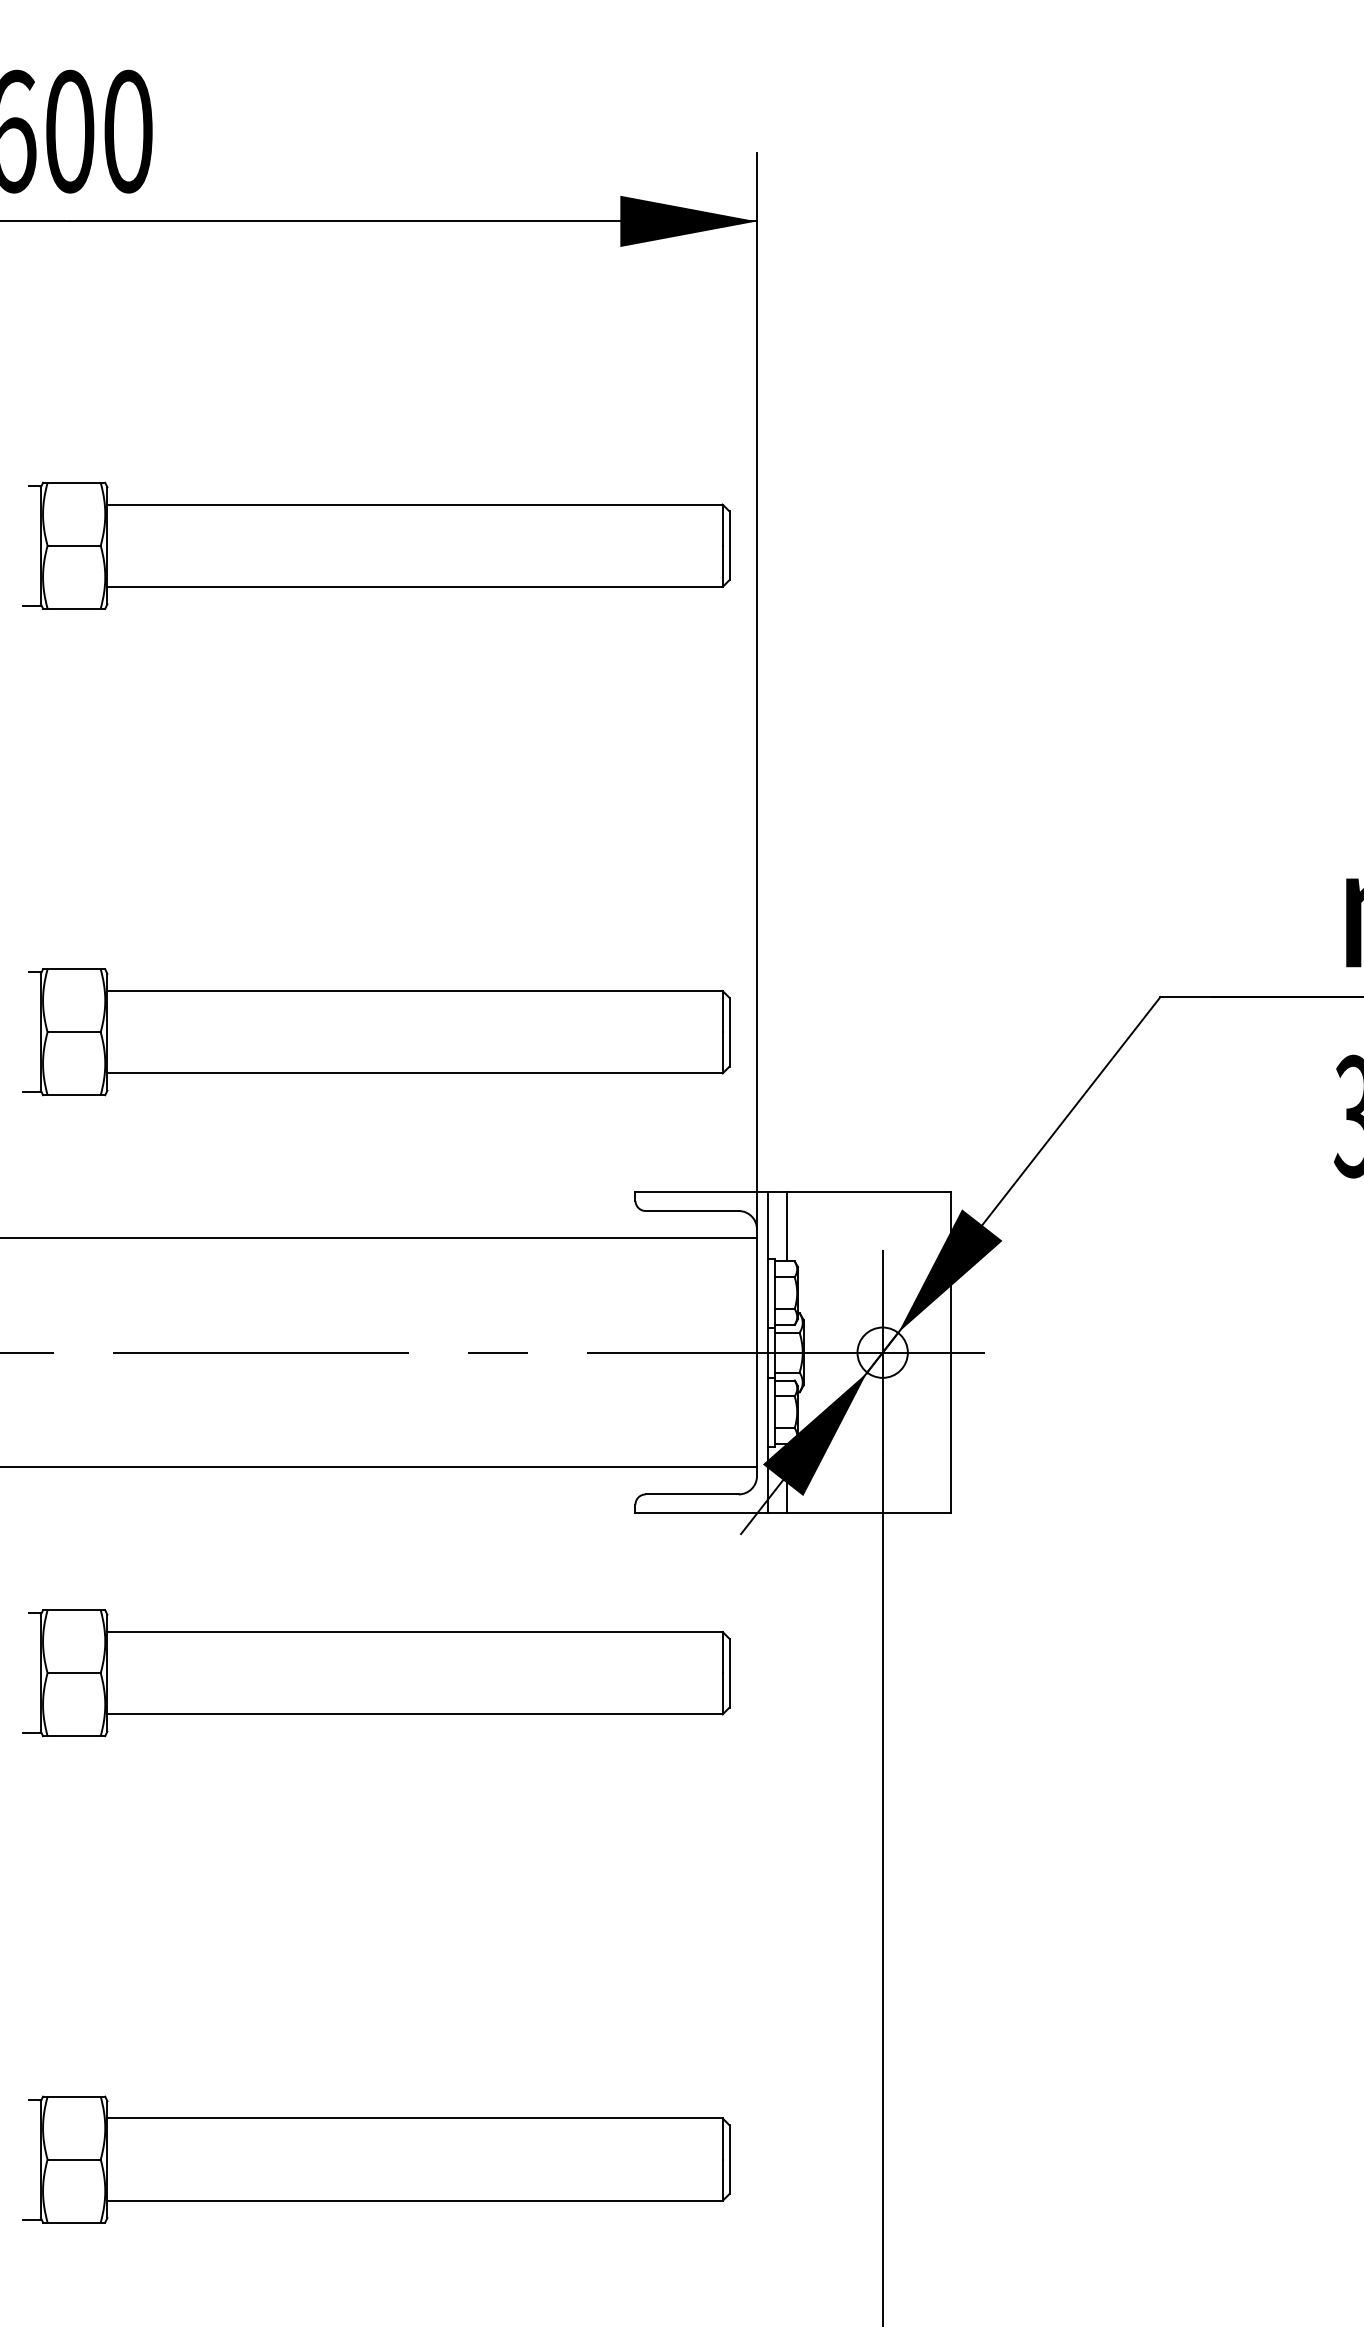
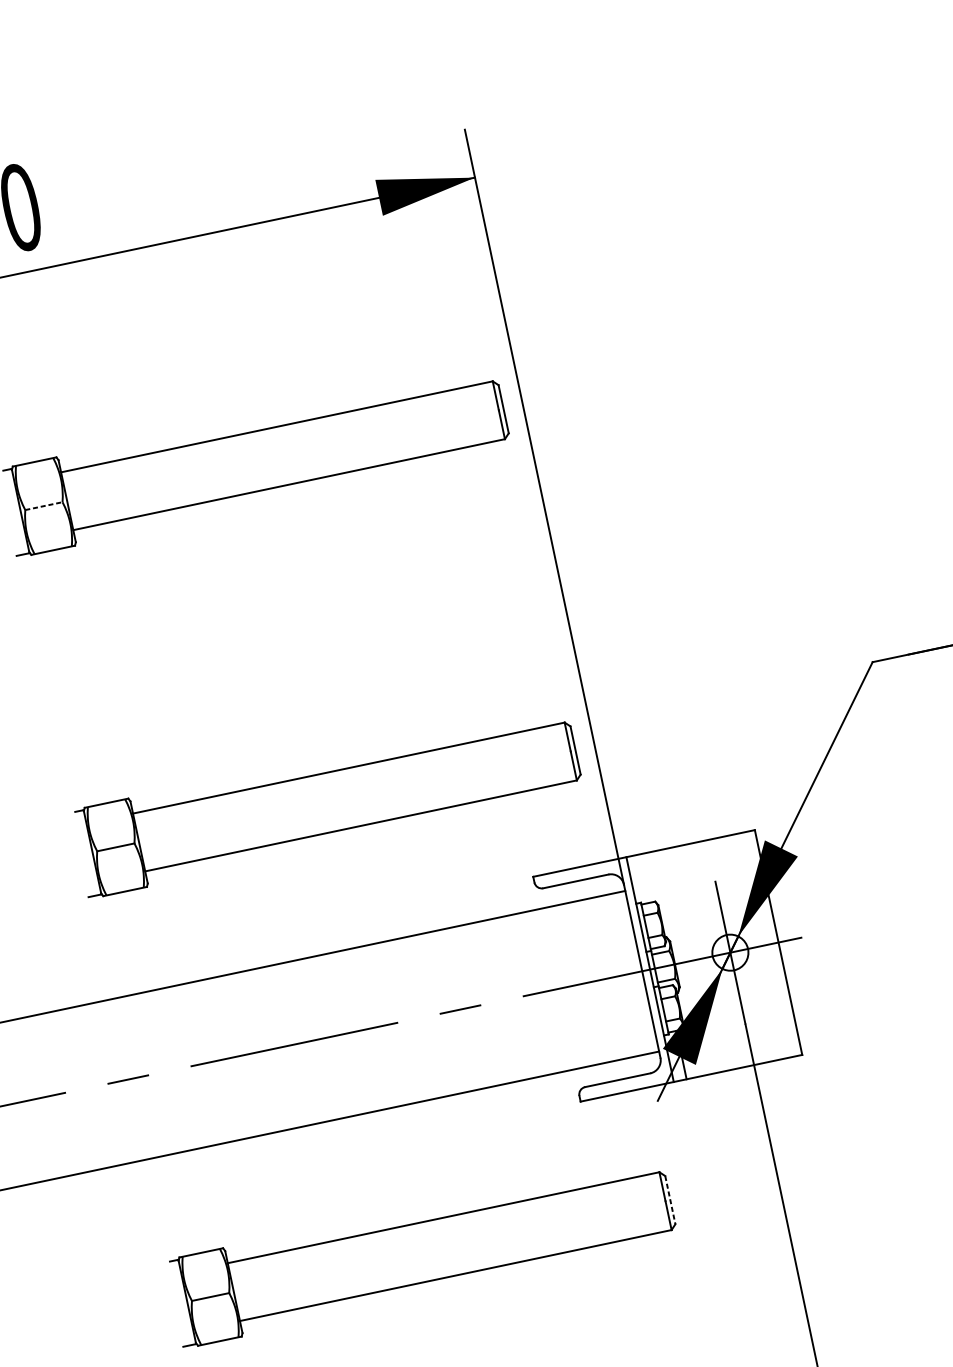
line: (74, 545) -> (44, 505), solid -> dashed
line: (786, 1226) -> (644, 878), removed
line: (729, 1673) -> (670, 1200), solid -> dashed

